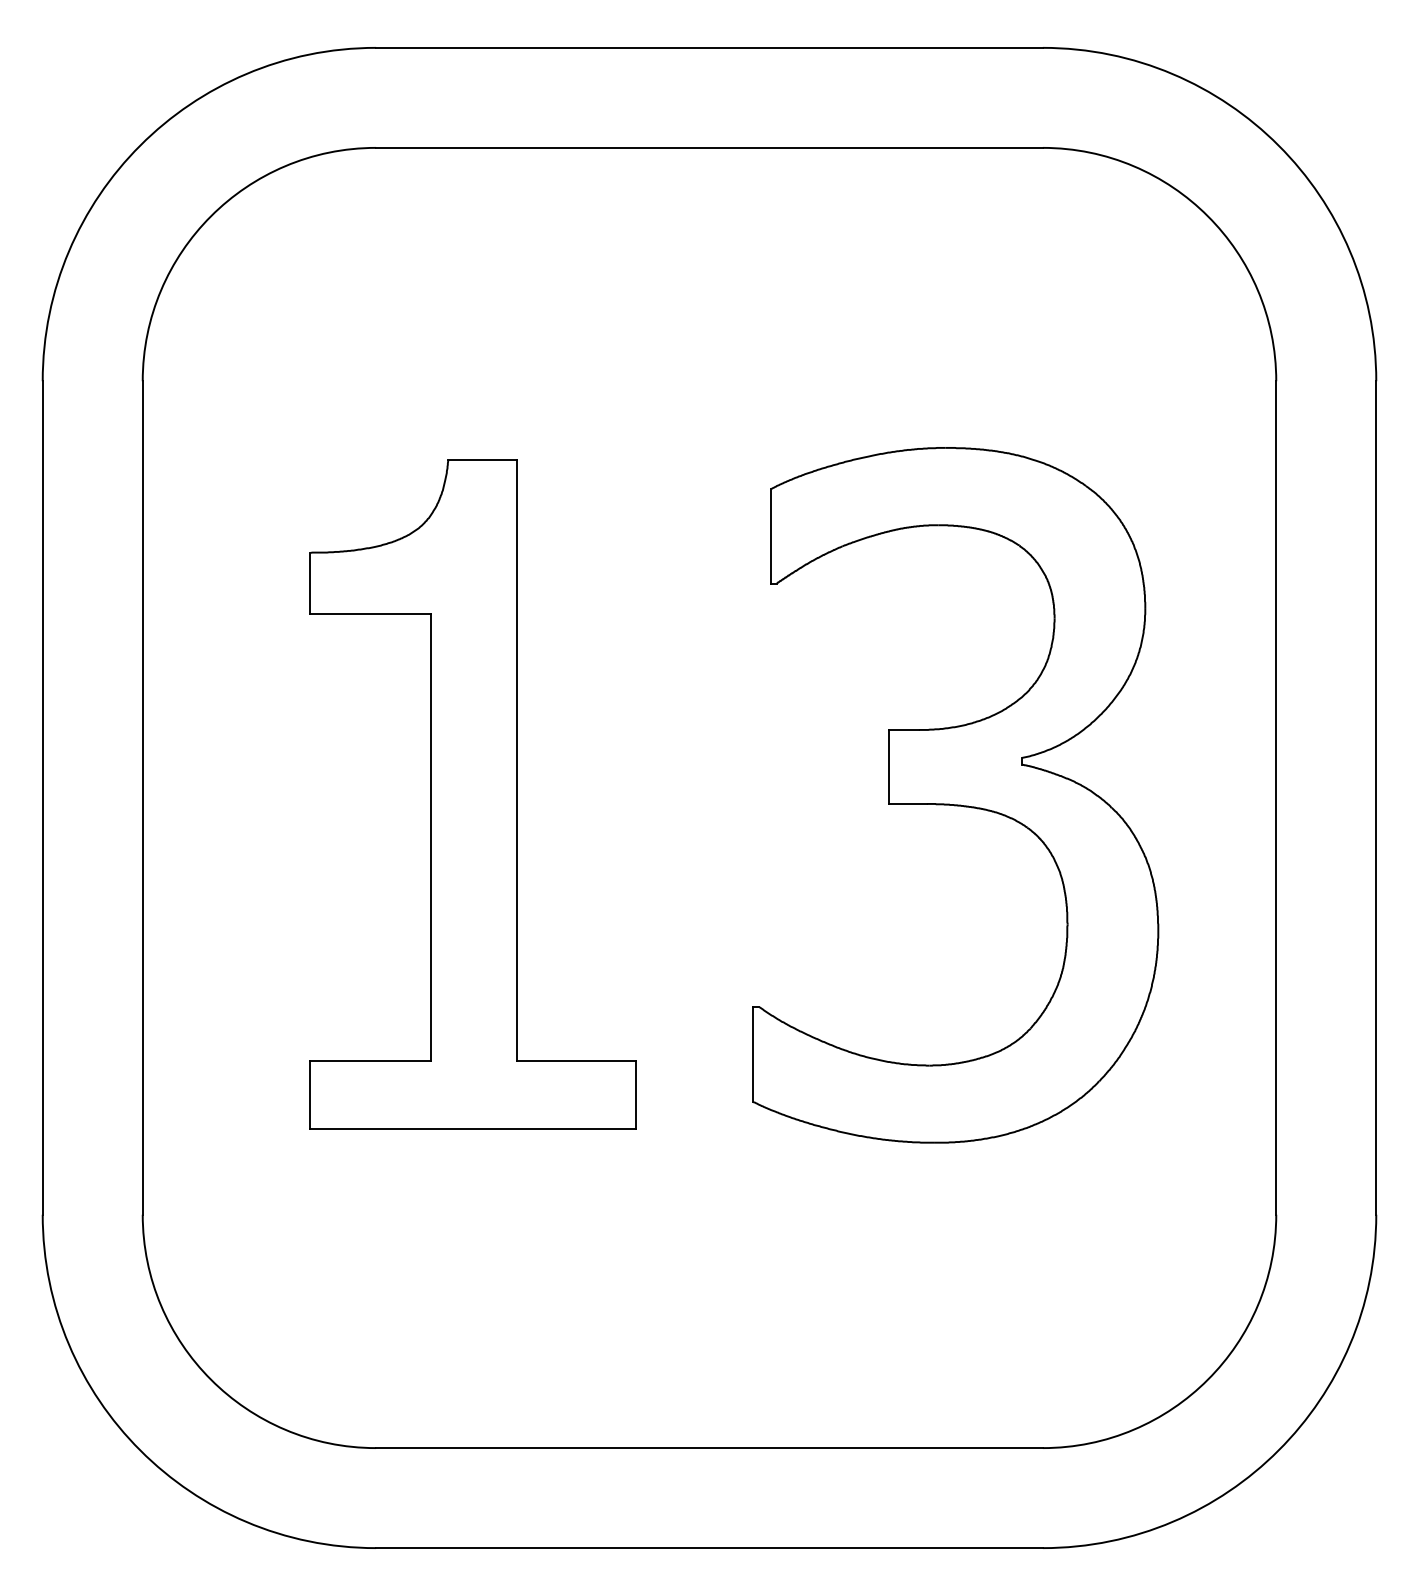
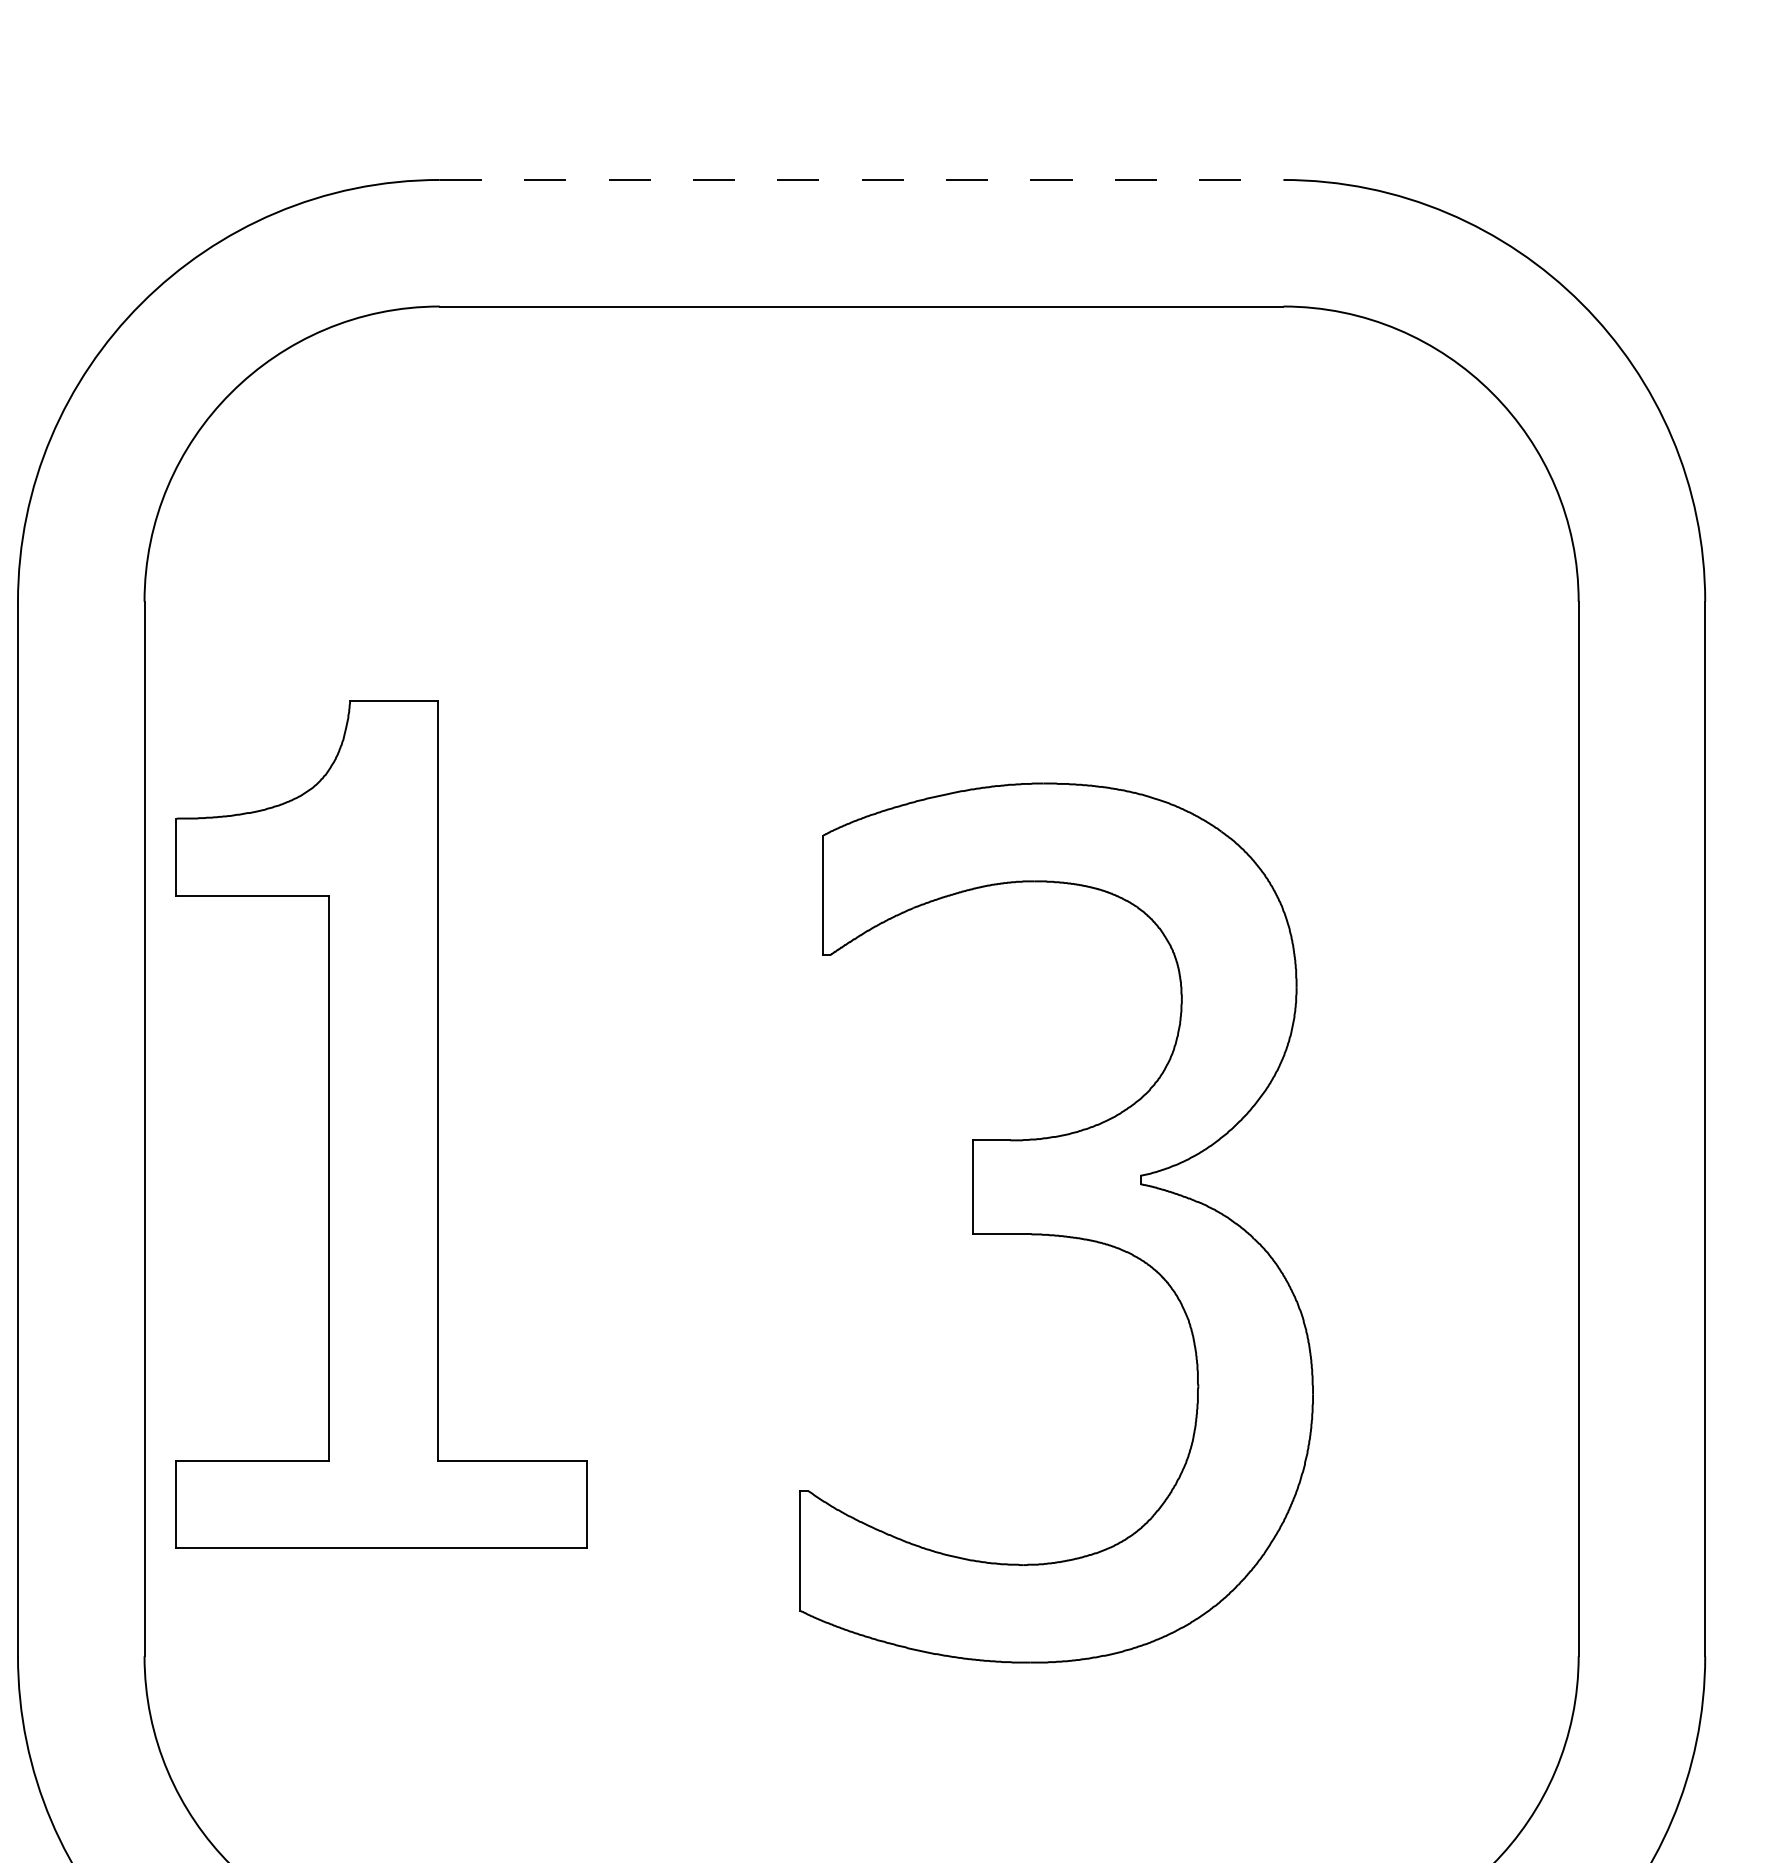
line: (710, 47) -> (862, 179), solid -> dashed
part: (472, 794) -> (380, 1124), moved
part: (955, 795) -> (1056, 1223), moved

